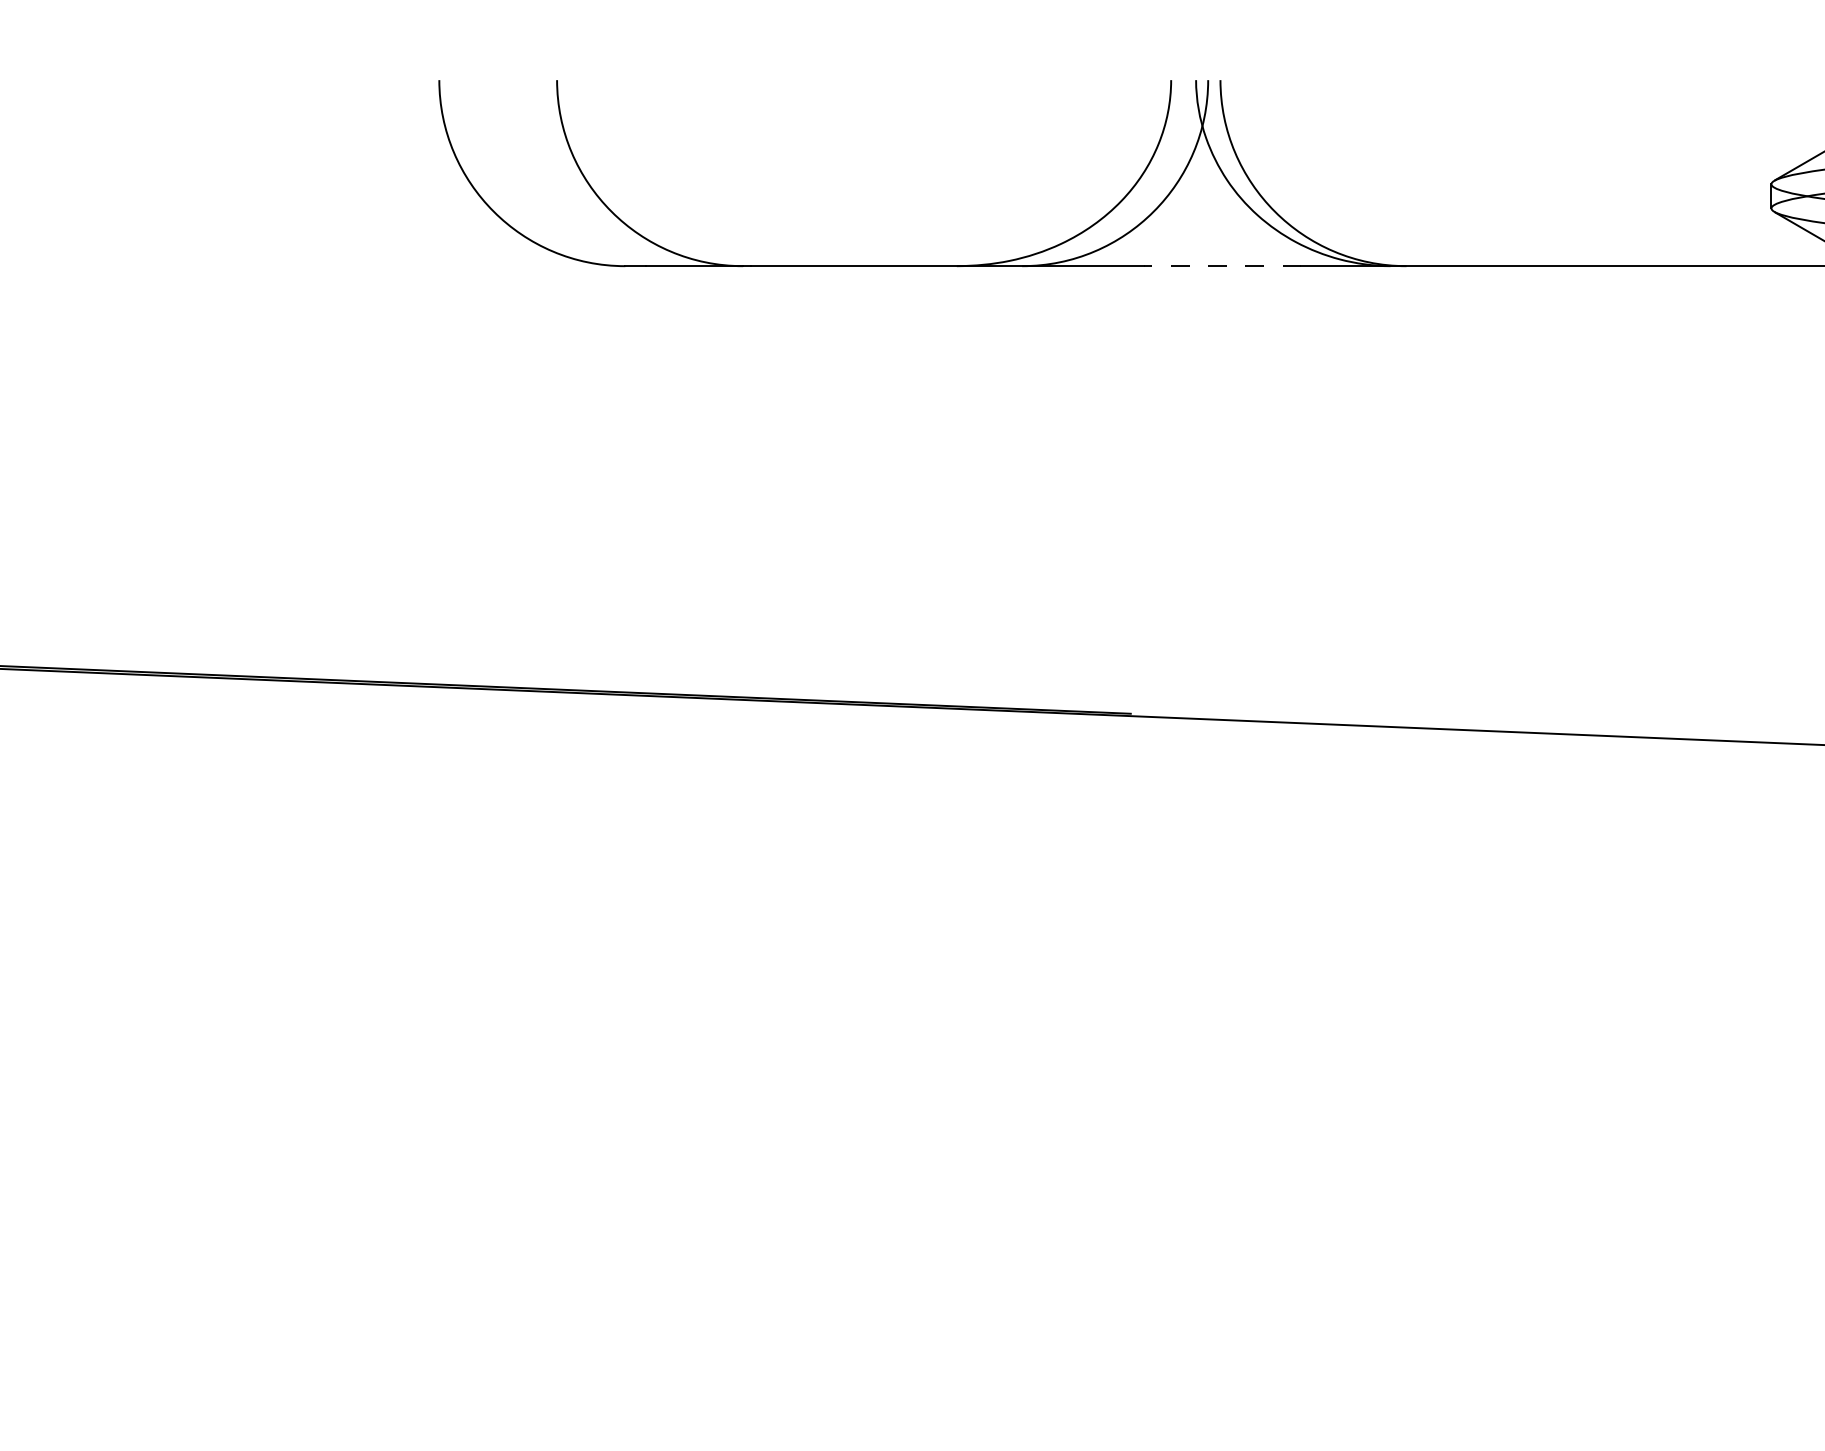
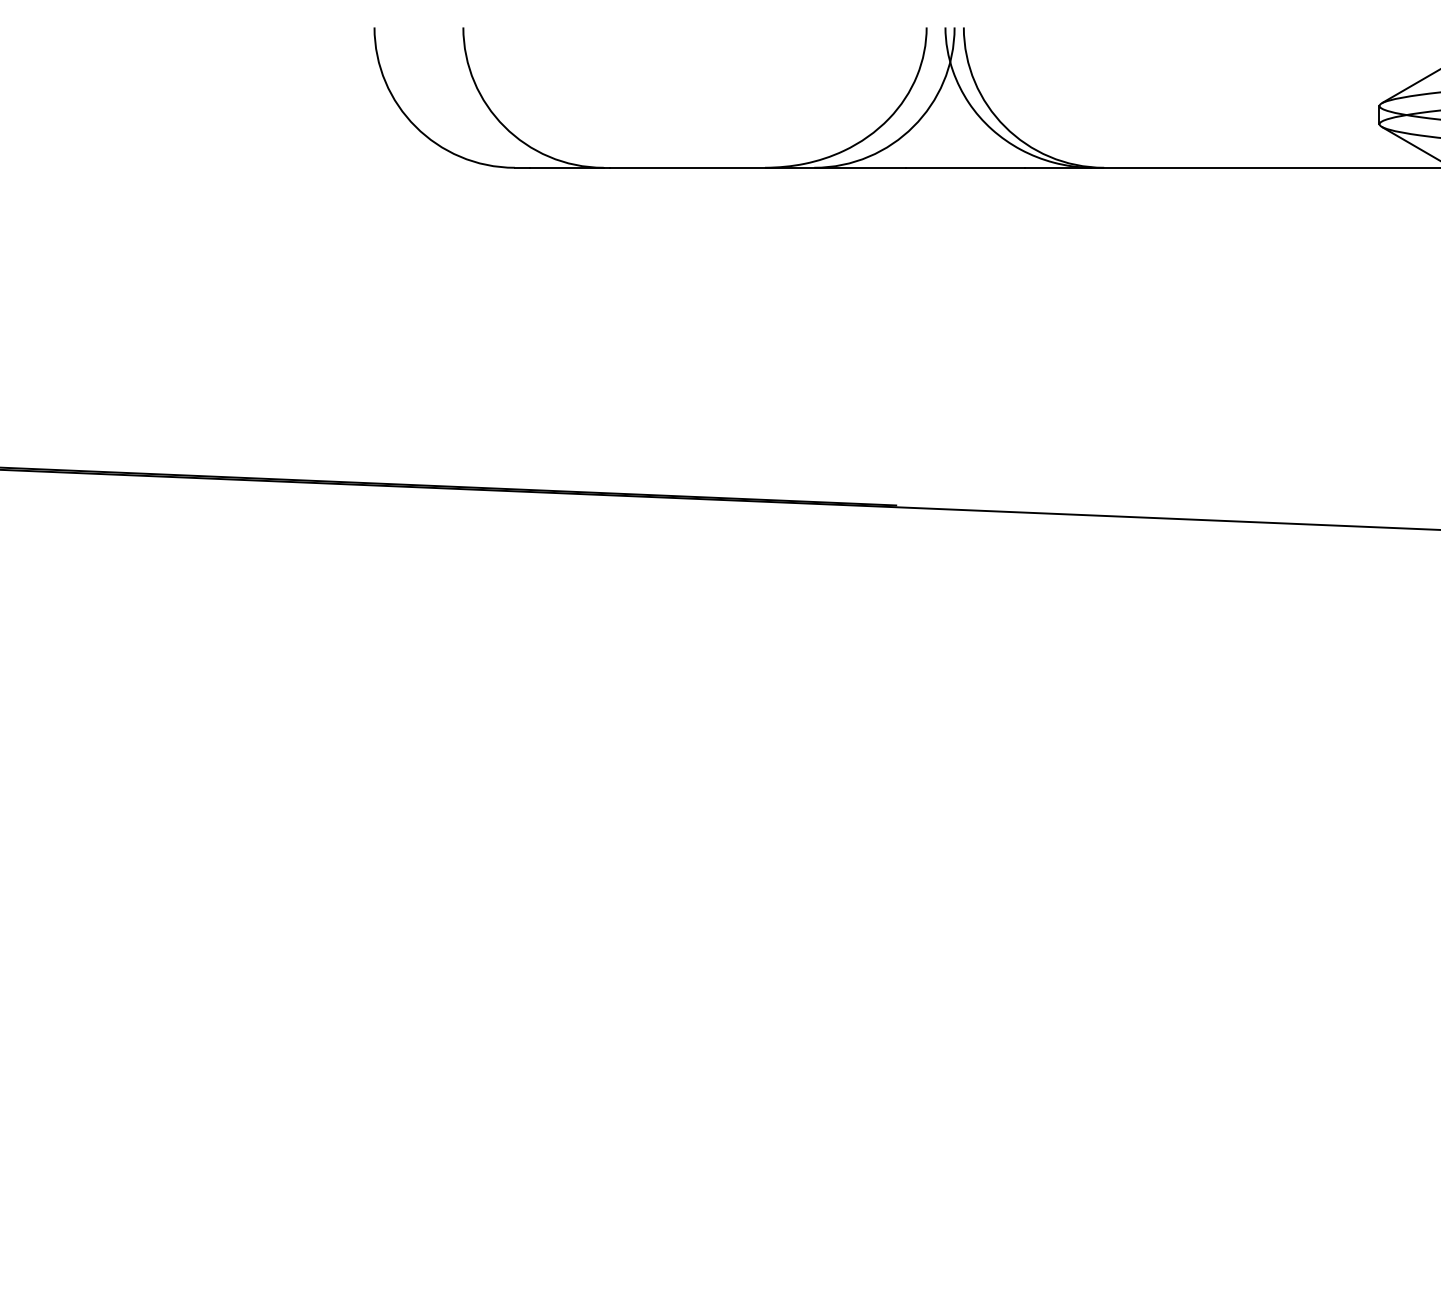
line: (1221, 265) -> (964, 167), dashed -> solid

